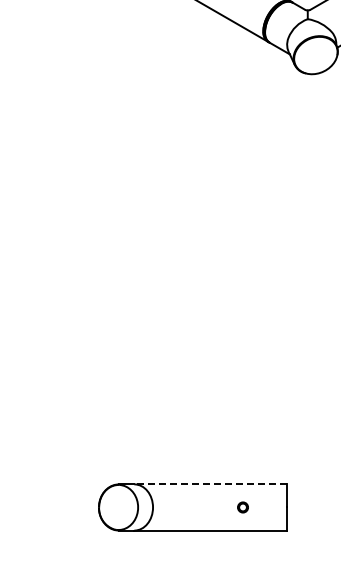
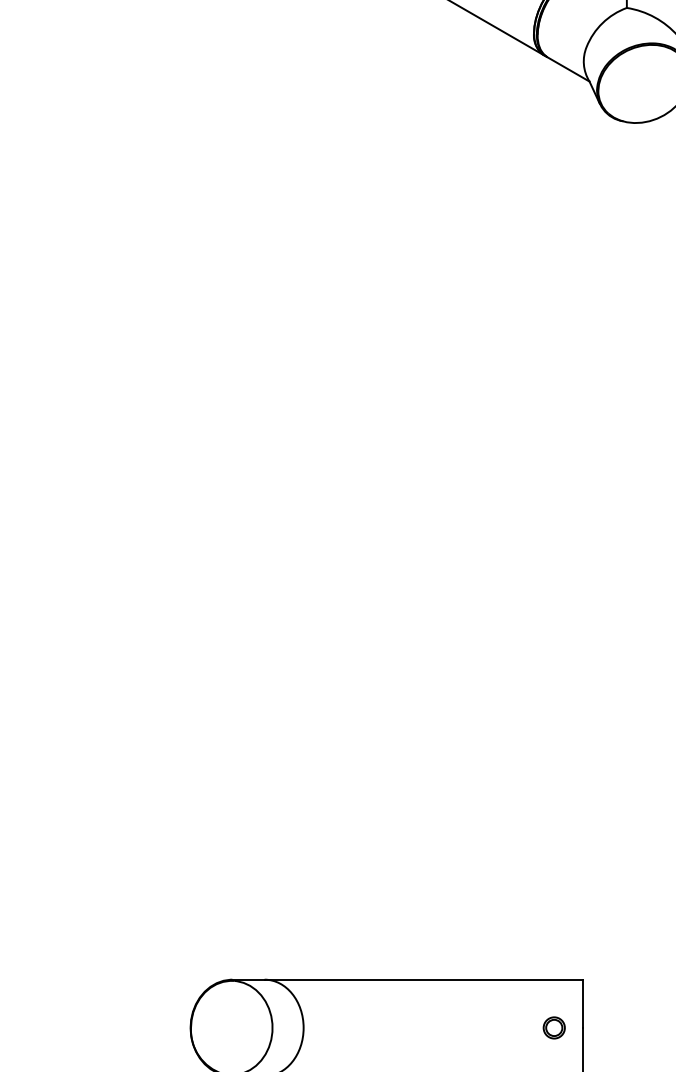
line: (210, 484) -> (423, 979), dashed -> solid
part: (242, 507) -> (553, 1027), moved

